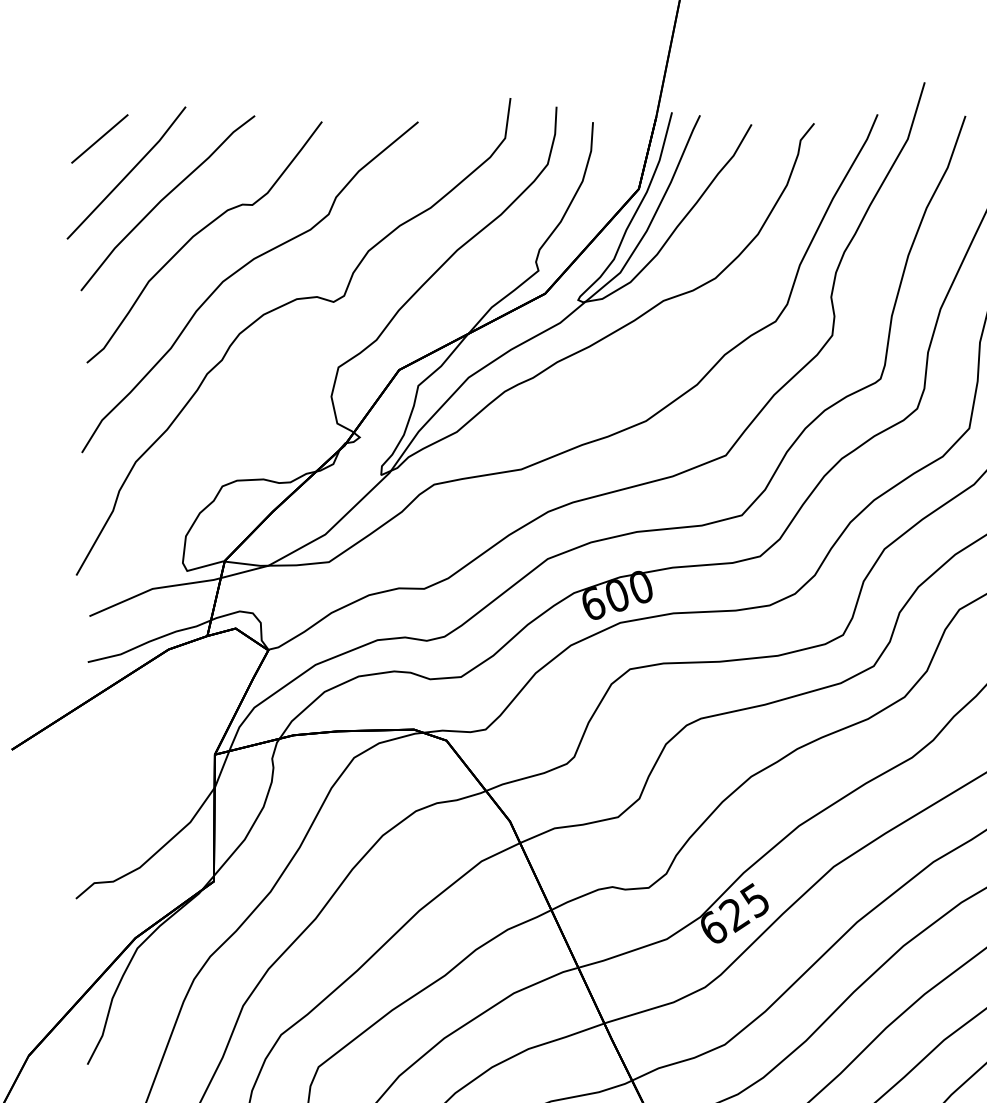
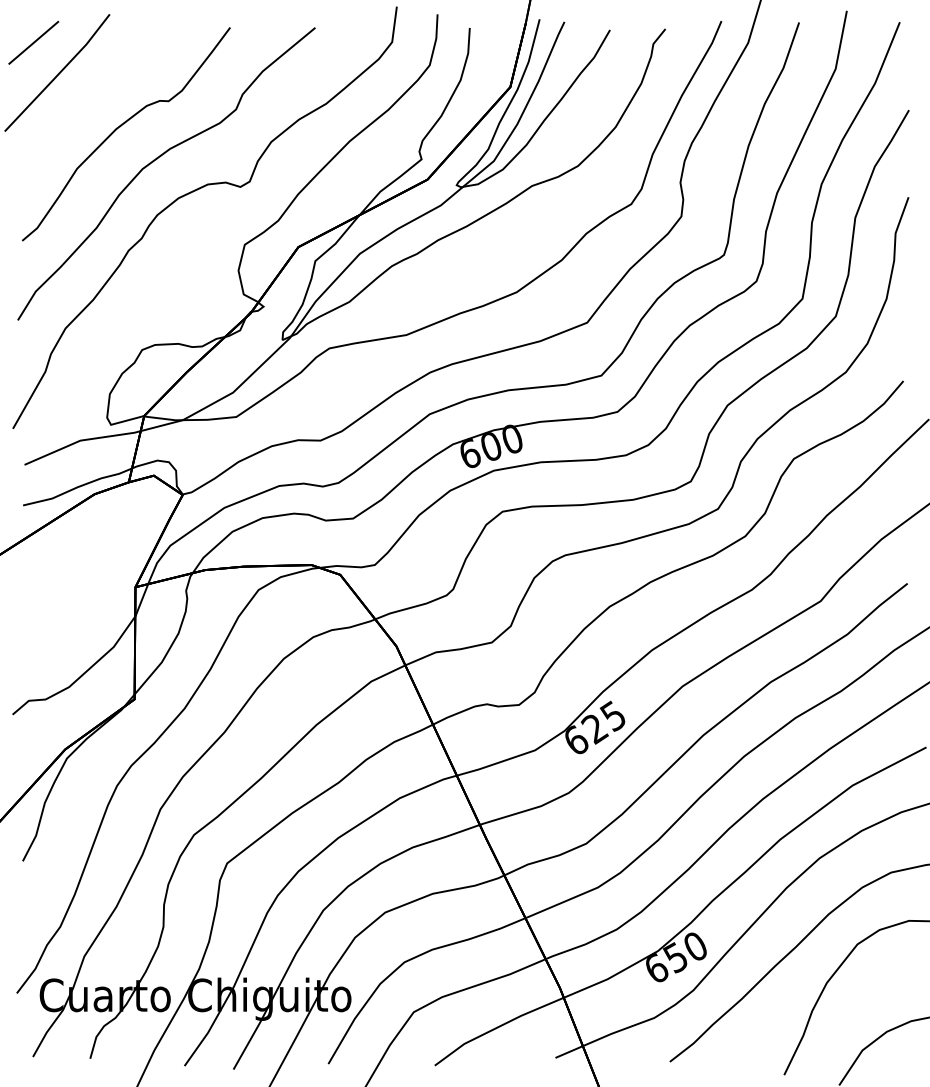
curve: (164, 199) -> (90, 96), removed

